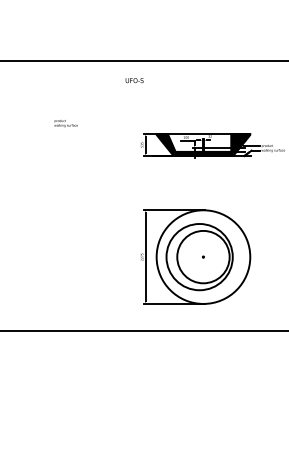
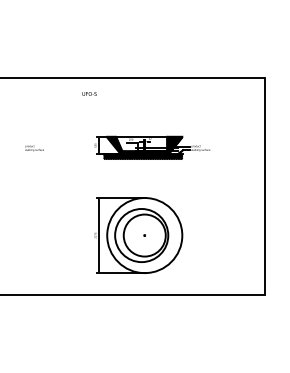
text: (65, 123) -> (34, 148), moved
hatch: (200, 158) -> (142, 156), added

